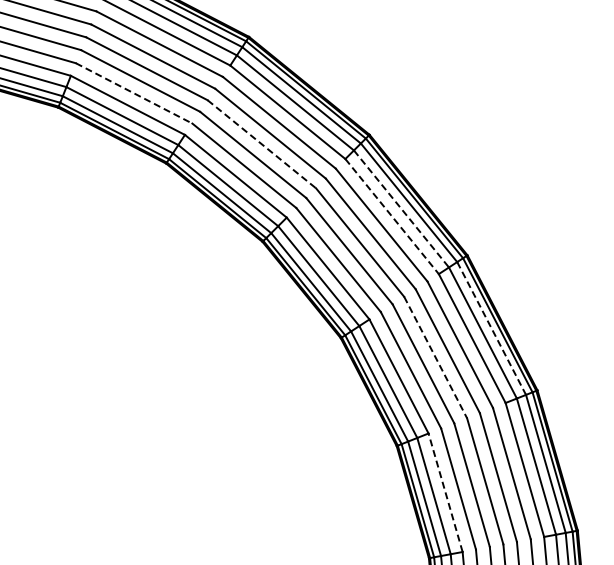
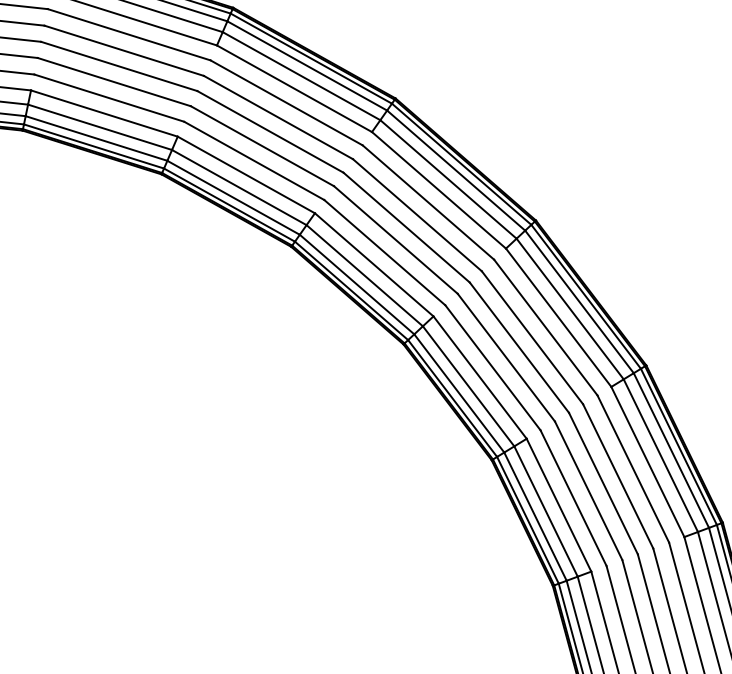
line: (134, 93) -> (109, 98), dashed -> solid
line: (261, 144) -> (270, 132), dashed -> solid
line: (401, 209) -> (448, 180), dashed -> solid
line: (392, 216) -> (439, 190), dashed -> solid
line: (491, 328) -> (579, 301), dashed -> solid
line: (435, 357) -> (519, 347), dashed -> solid
line: (445, 492) -> (558, 504), dashed -> solid

